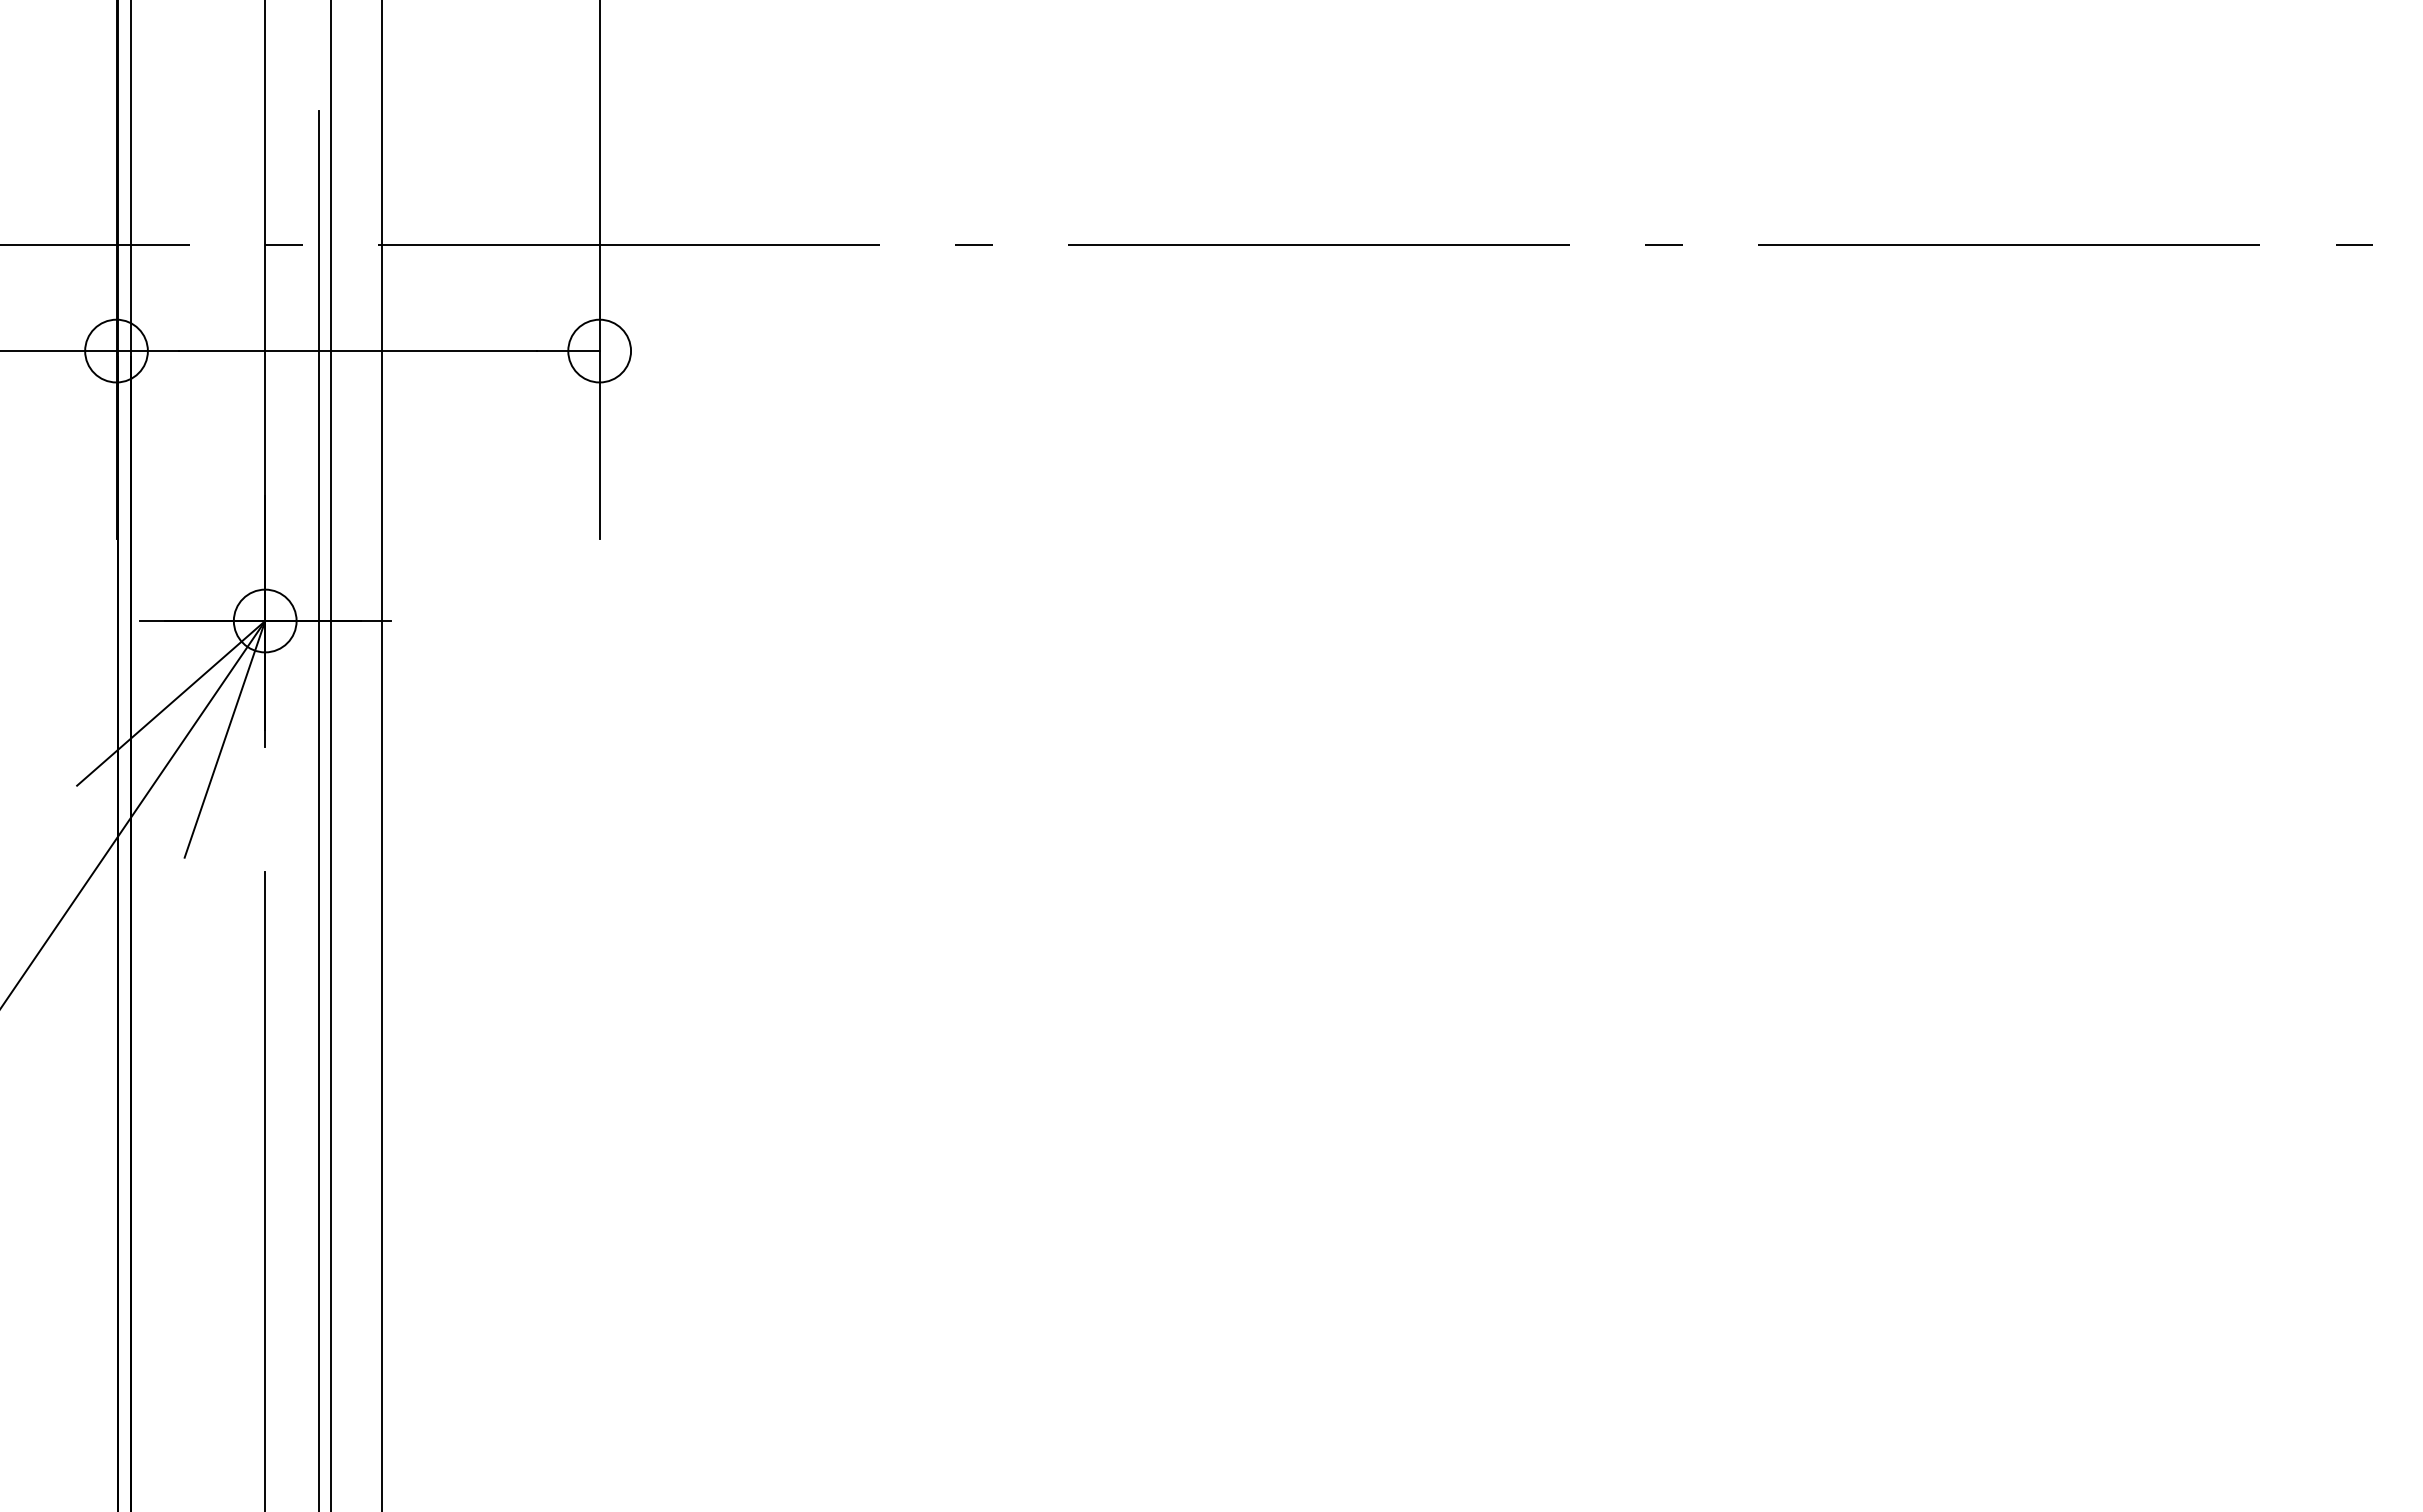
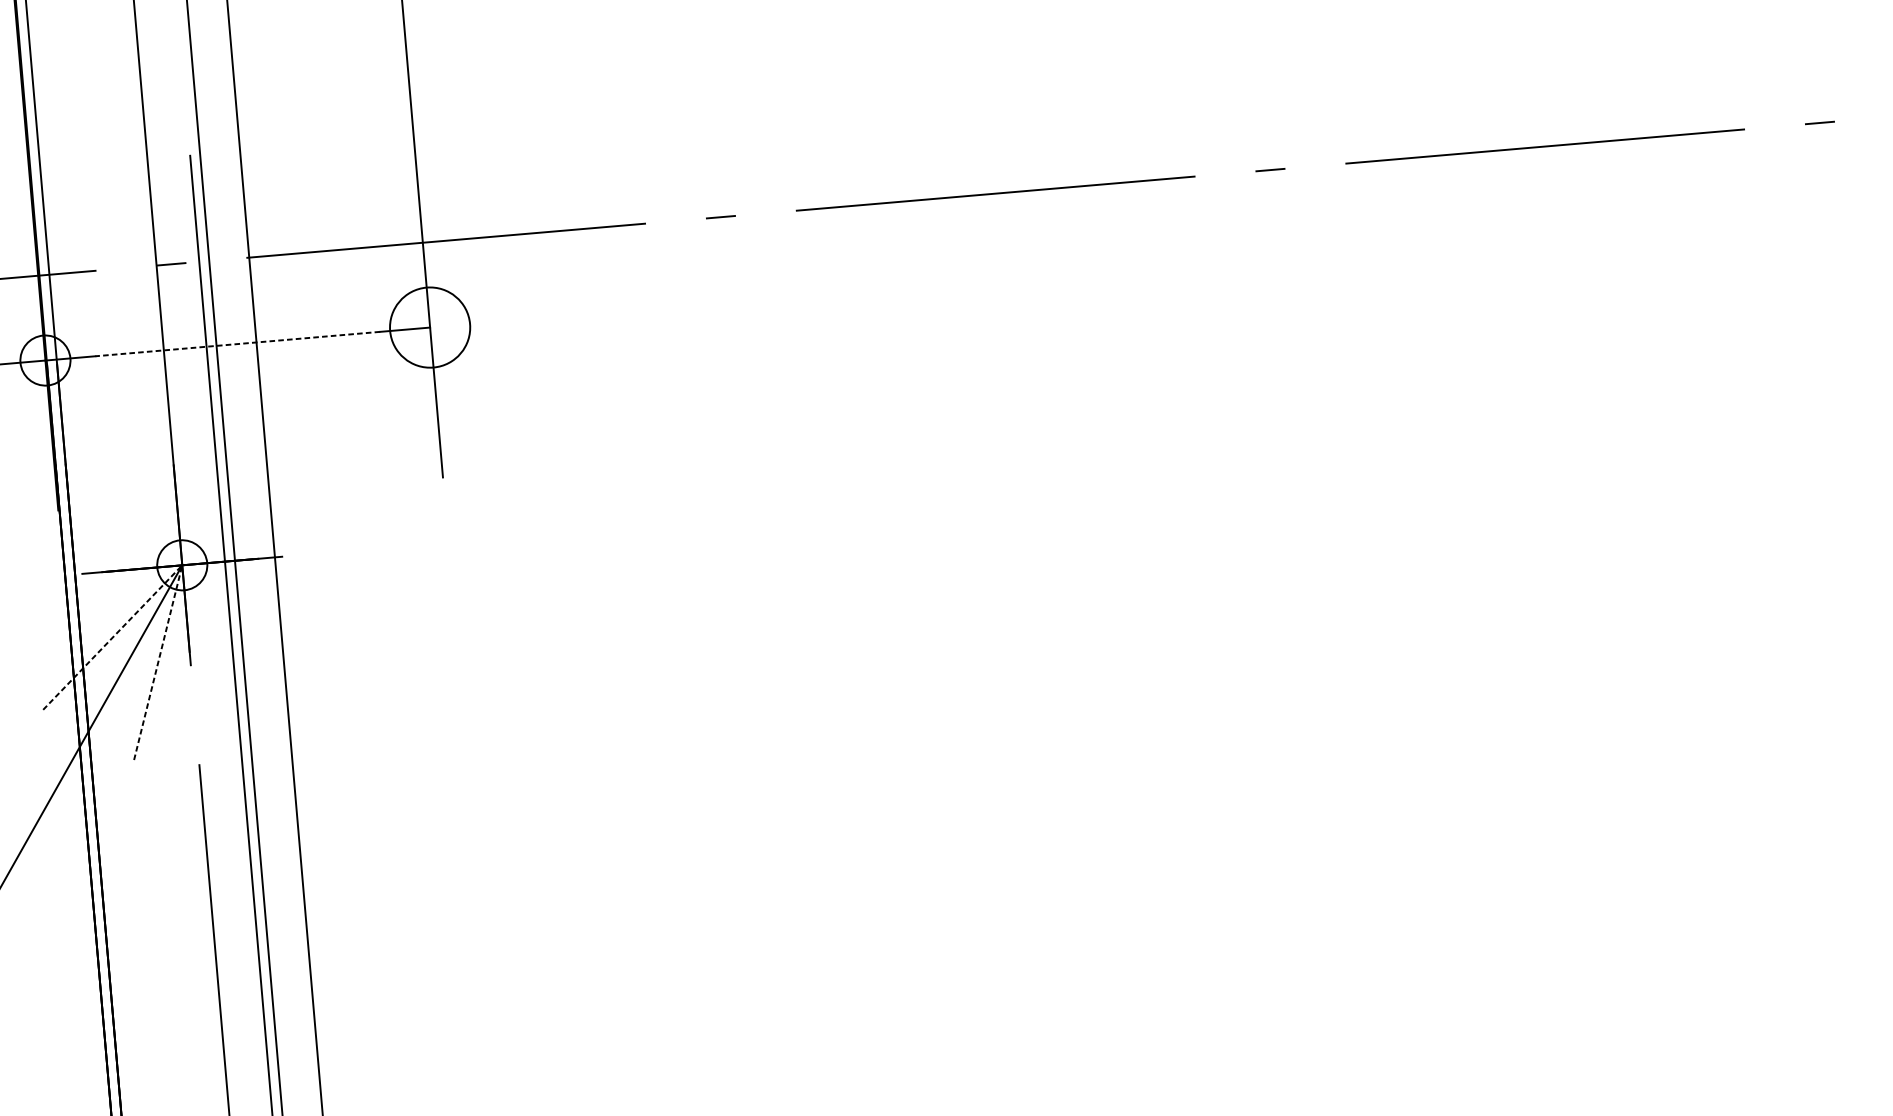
circle: (599, 350) -> (429, 327), size x1.6
line: (358, 351) -> (238, 344), solid -> dashed
line: (265, 621) -> (182, 565), solid -> dashed

